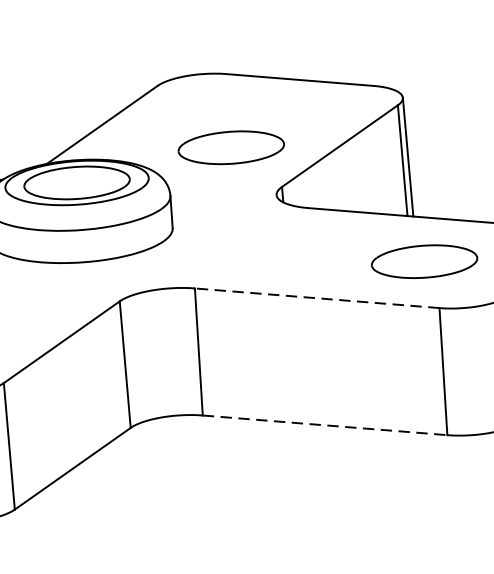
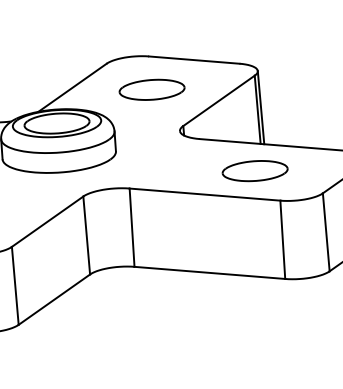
part: (230, 147) -> (151, 89), moved
part: (423, 262) -> (254, 171), moved
line: (317, 298) -> (205, 194), dashed -> solid
line: (324, 424) -> (209, 272), dashed -> solid

